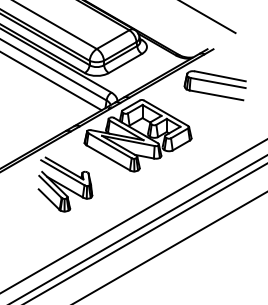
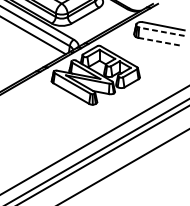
line: (218, 83) -> (162, 32), solid -> dashed
line: (216, 95) -> (160, 42), solid -> dashed
part: (65, 184) -> (35, 115), removed

